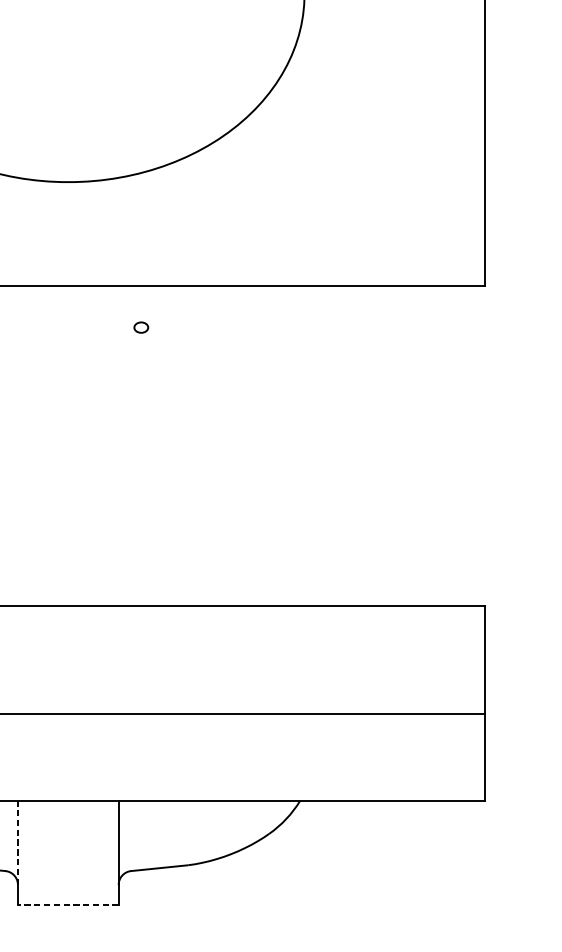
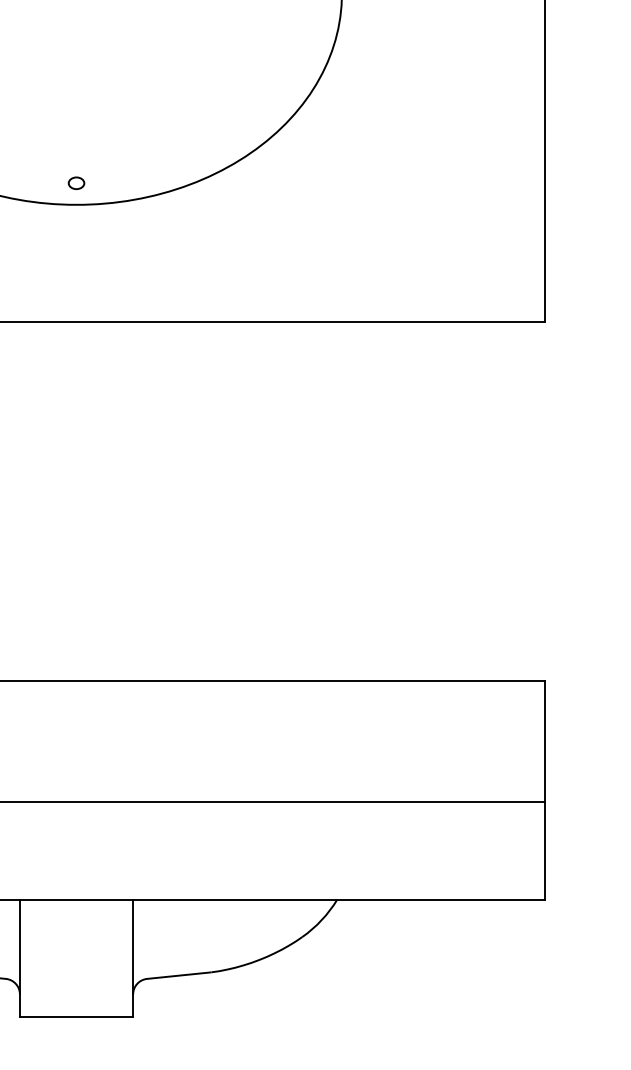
part: (141, 326) -> (76, 182), moved
line: (17, 842) -> (19, 946), dashed -> solid
line: (68, 904) -> (76, 1016), dashed -> solid

